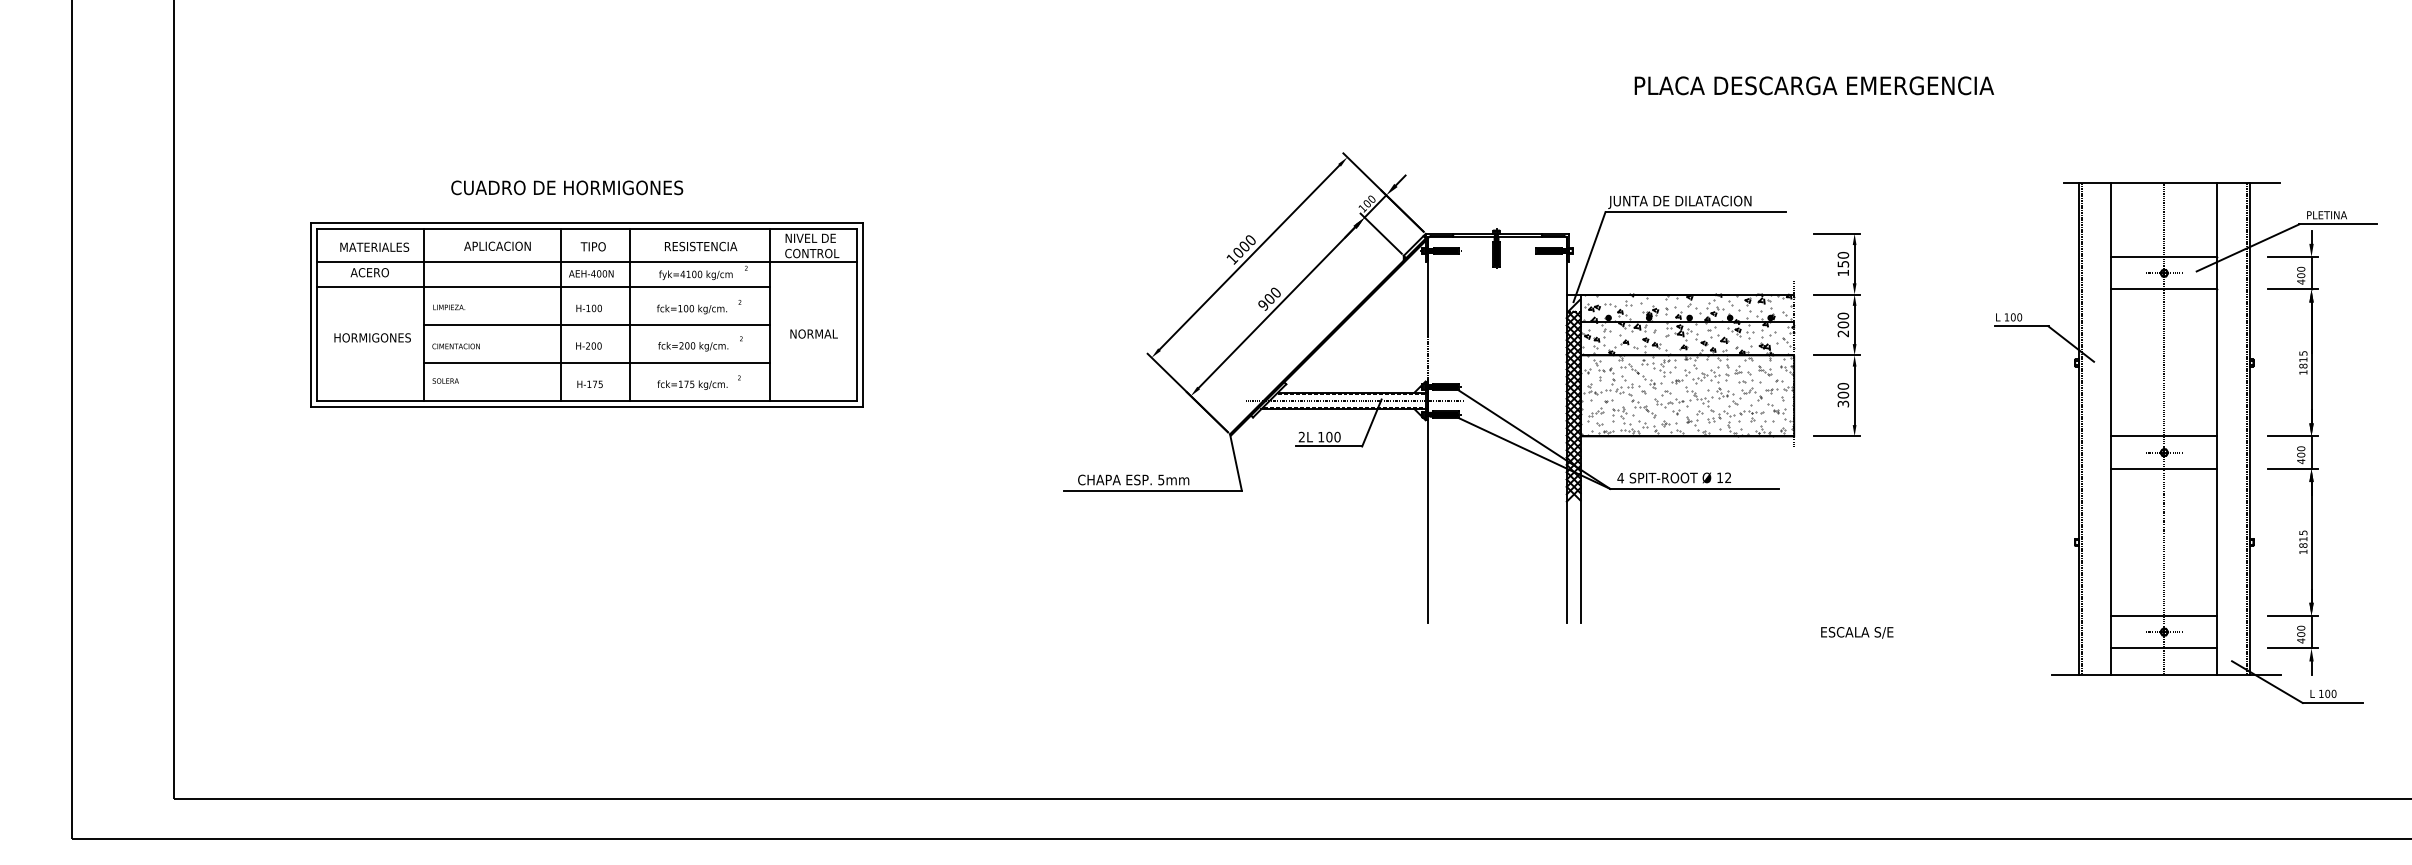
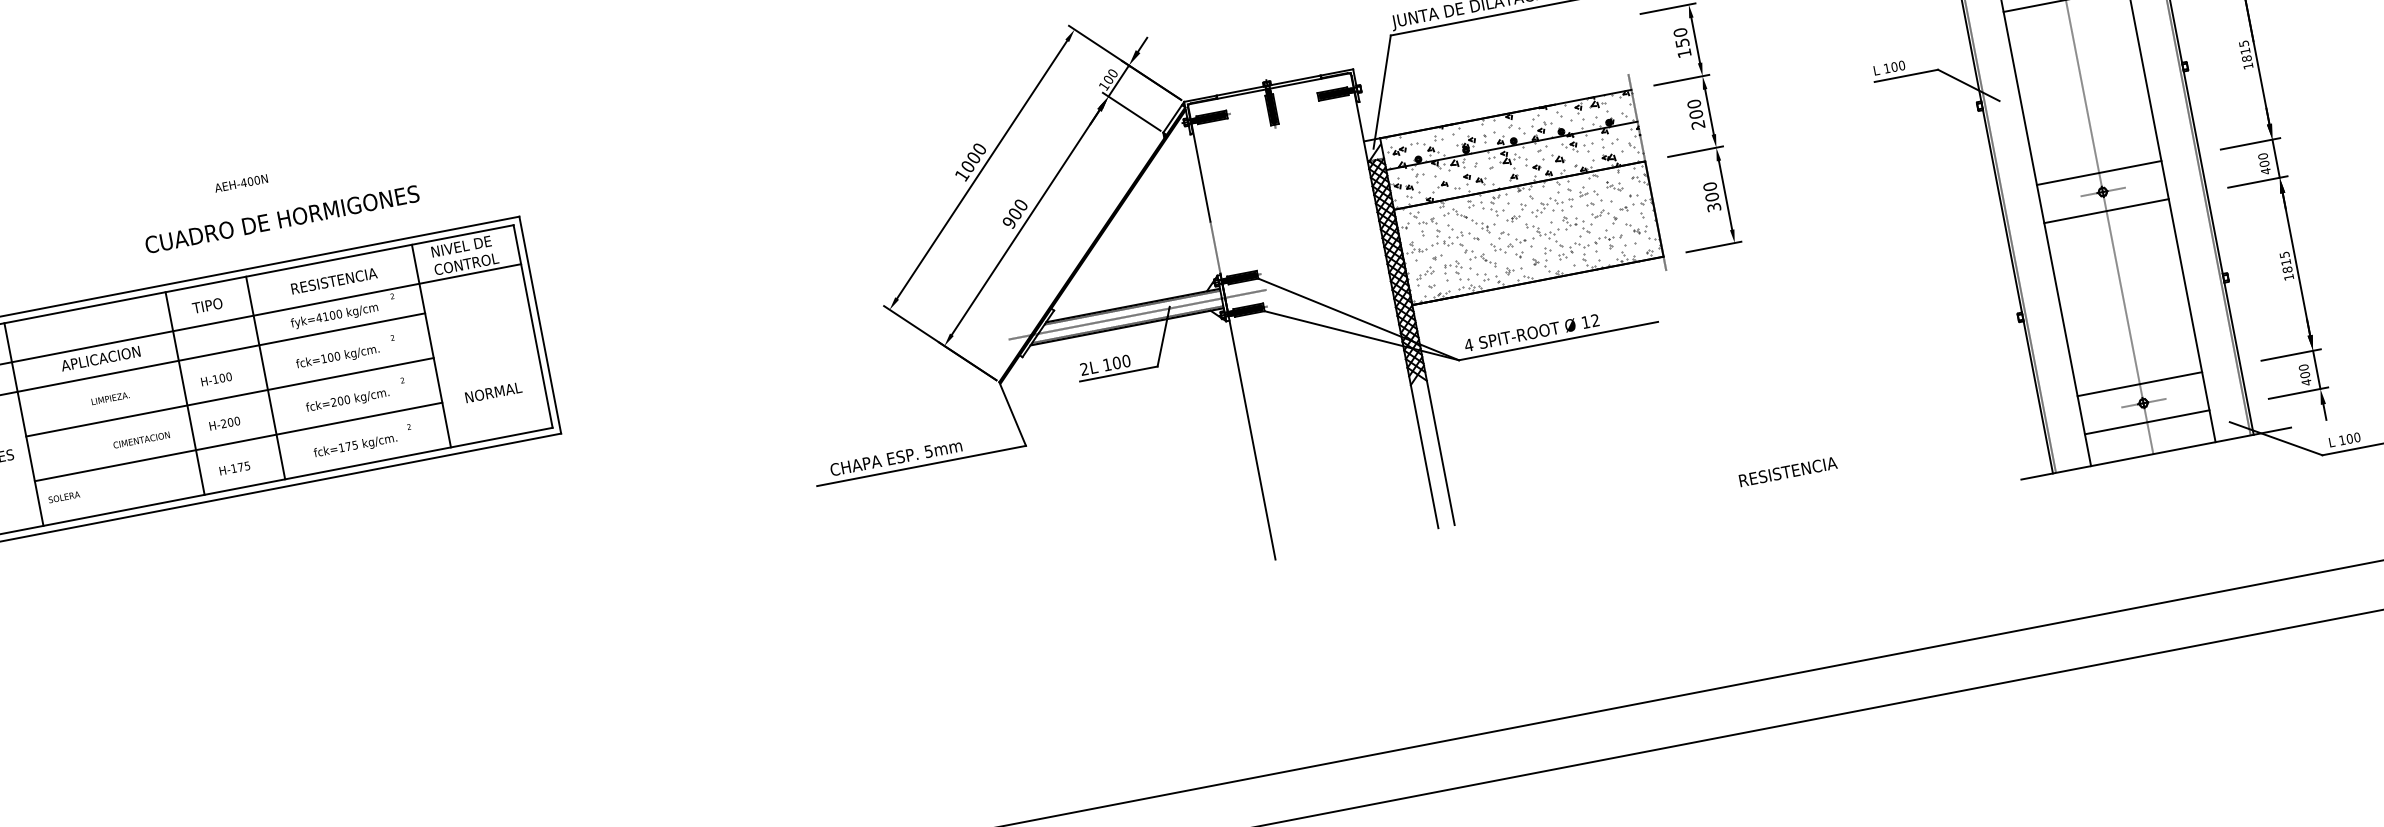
text: (567, 187) -> (282, 218), moved
text: (497, 245) -> (100, 357), moved
text: (591, 273) -> (241, 182), moved
text: (449, 307) -> (110, 398), moved
text: (813, 333) -> (492, 392), moved
text: (455, 346) -> (140, 440), moved
text: (1862, 632) -> (1788, 472), ESCALA S/E -> RESISTENCIA

